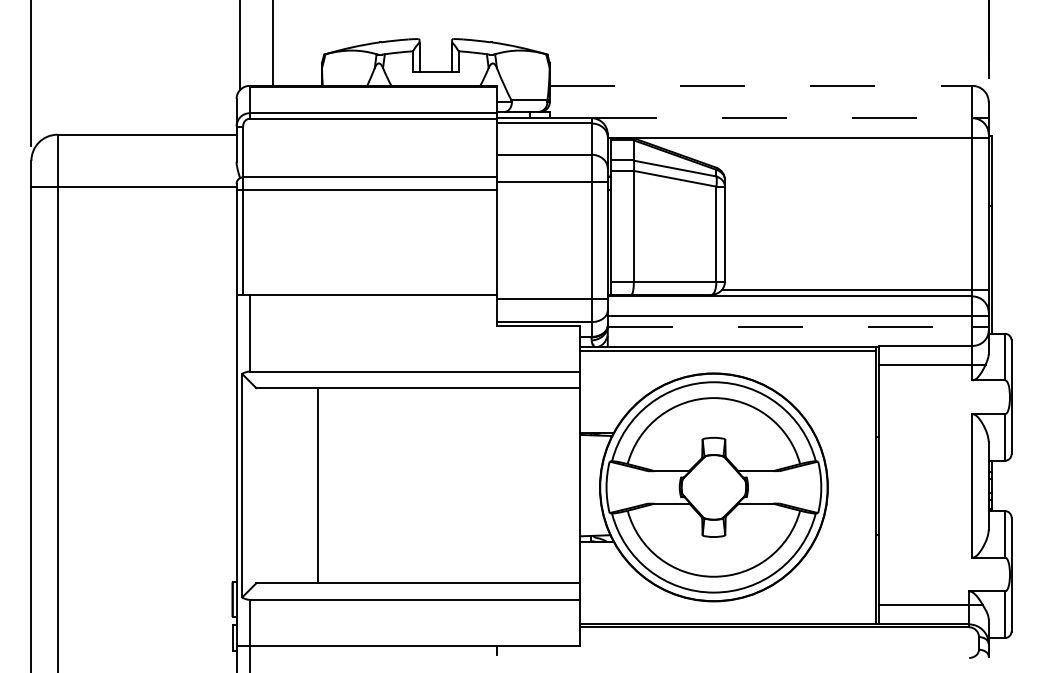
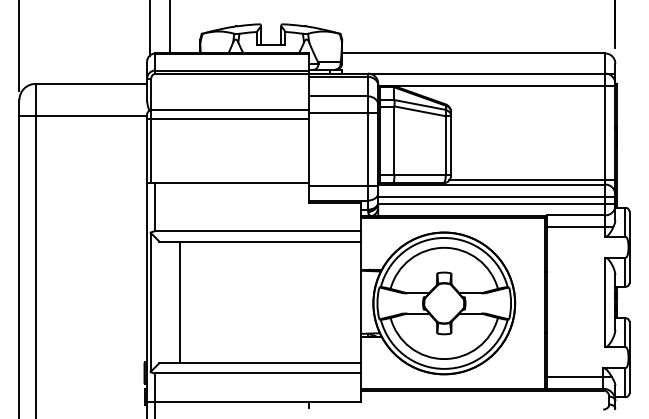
line: (760, 85) -> (473, 53), dashed -> solid
line: (781, 118) -> (486, 73), dashed -> solid
line: (789, 326) -> (491, 203), dashed -> solid
line: (317, 485) -> (179, 302), moved

